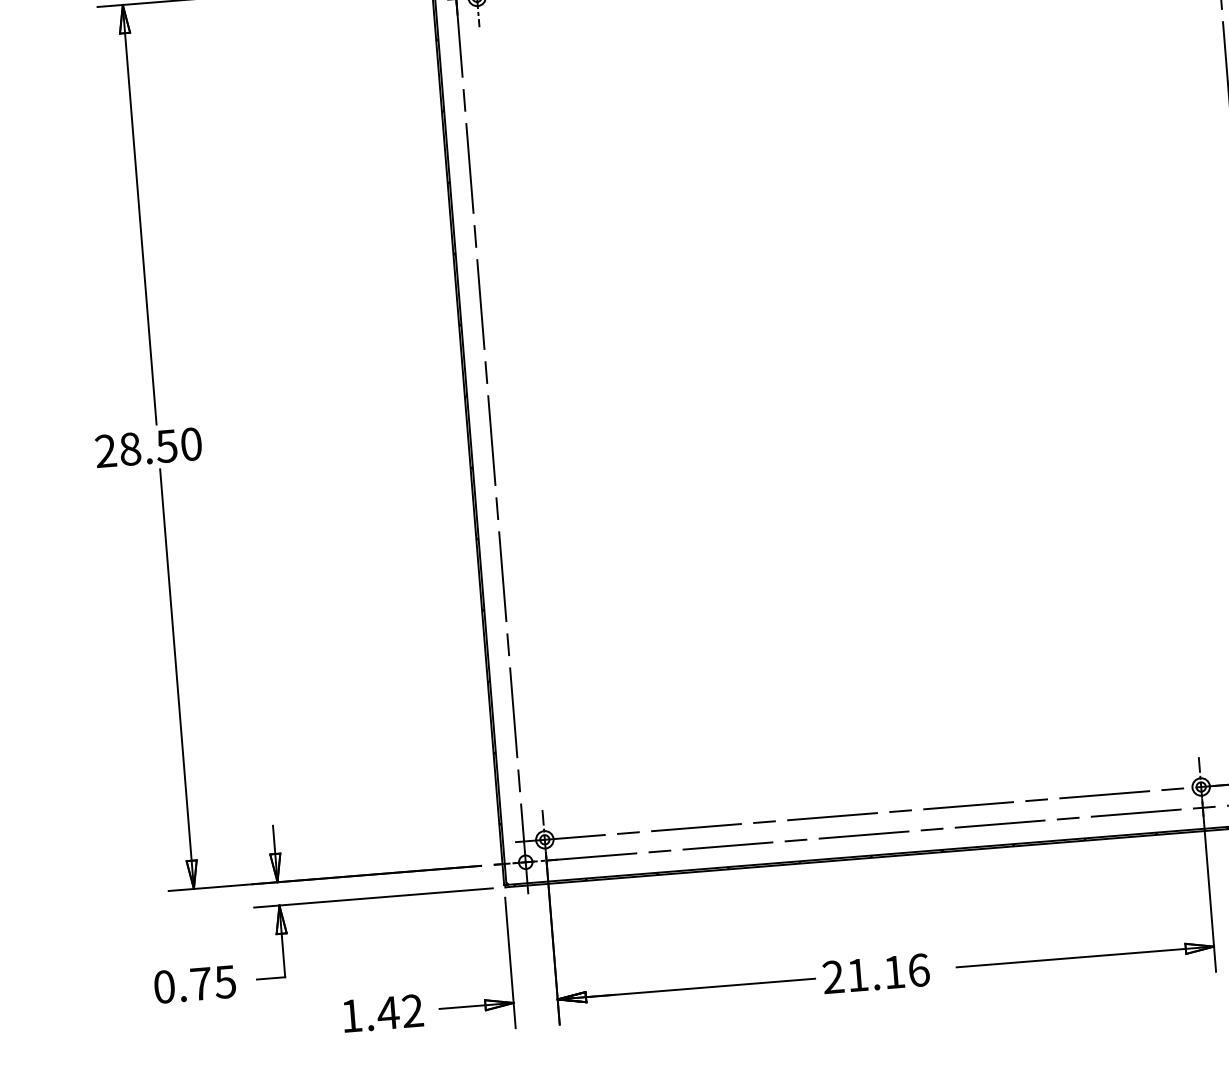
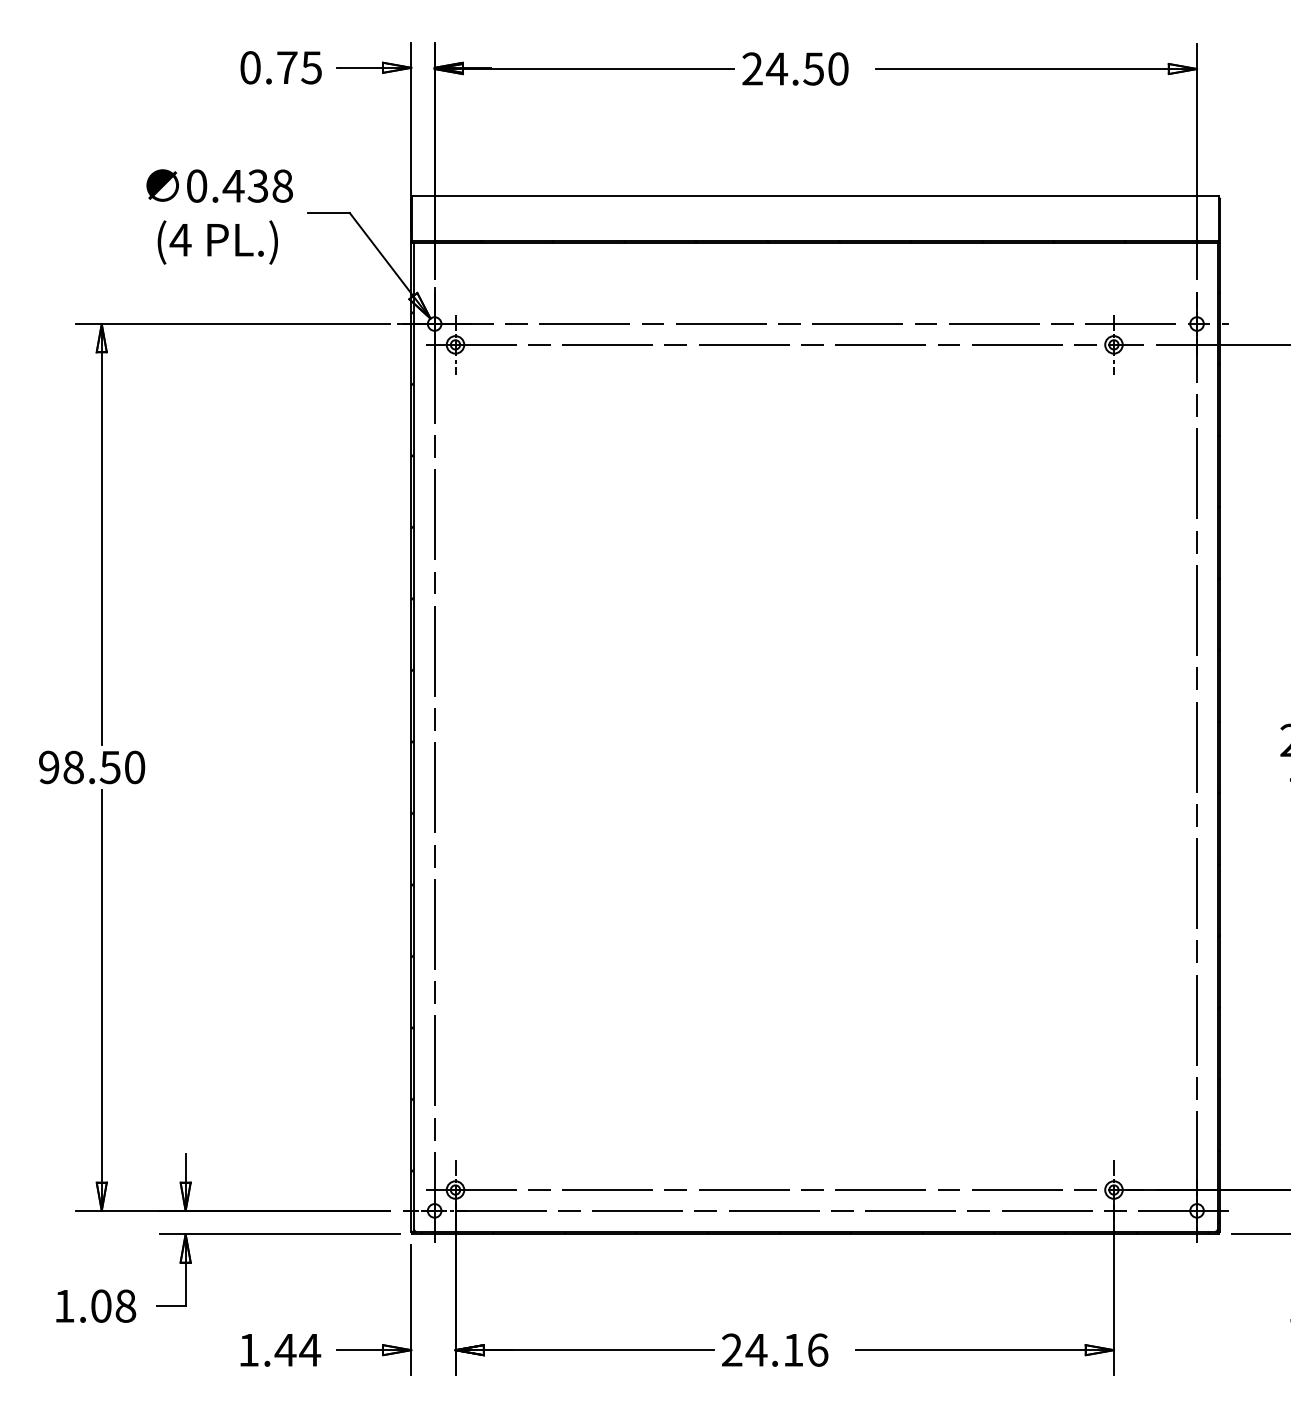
text: (106, 451) -> (49, 767), 28.50 -> 98.50
text: (857, 975) -> (756, 1350), 21.16 -> 24.16
text: (195, 983) -> (95, 1305), 0.75 -> 1.08
text: (413, 1010) -> (310, 1349), 1.42 -> 1.44

